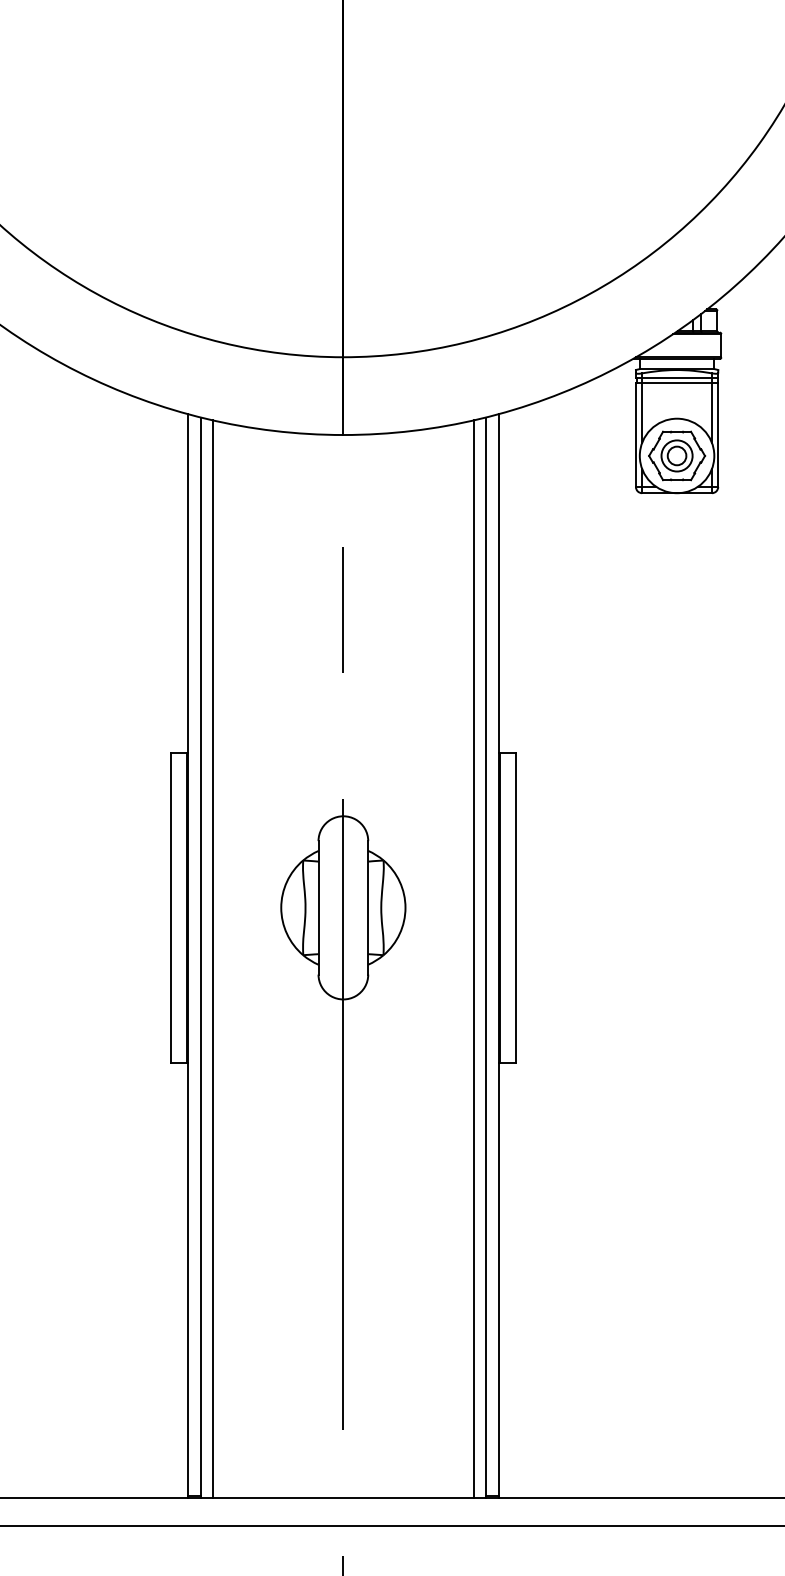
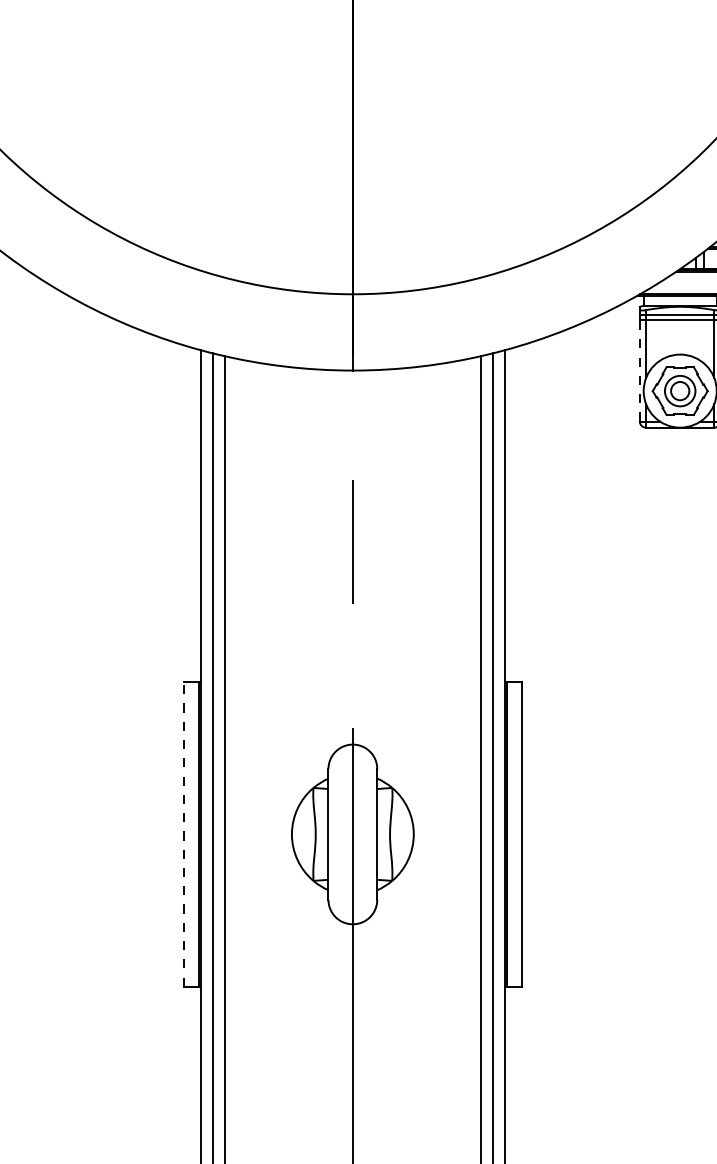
line: (635, 435) -> (639, 371), solid -> dashed
line: (171, 907) -> (184, 834), solid -> dashed

